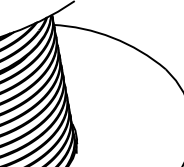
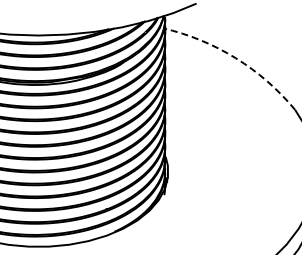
arc: (112, 38) -> (235, 58), solid -> dashed

